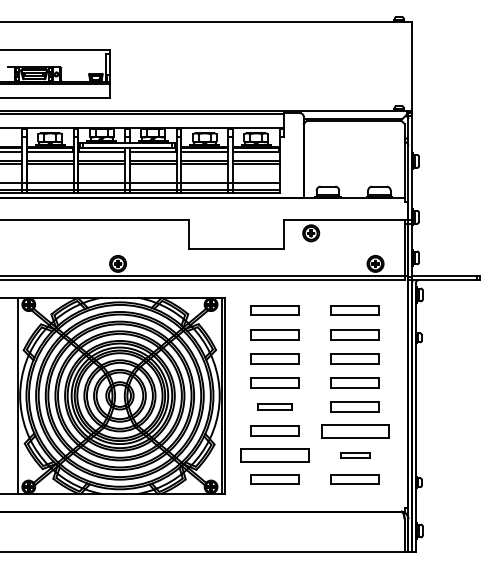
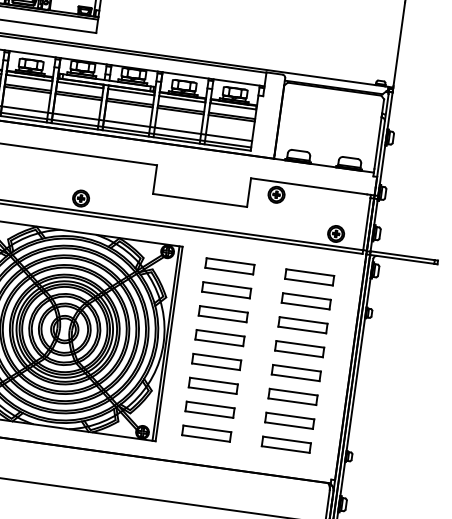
part: (274, 406) -> (216, 361), size x1.43
part: (354, 430) -> (292, 396), size x0.71
part: (274, 455) -> (209, 409), size x0.71
part: (354, 455) -> (288, 420), size x1.67

